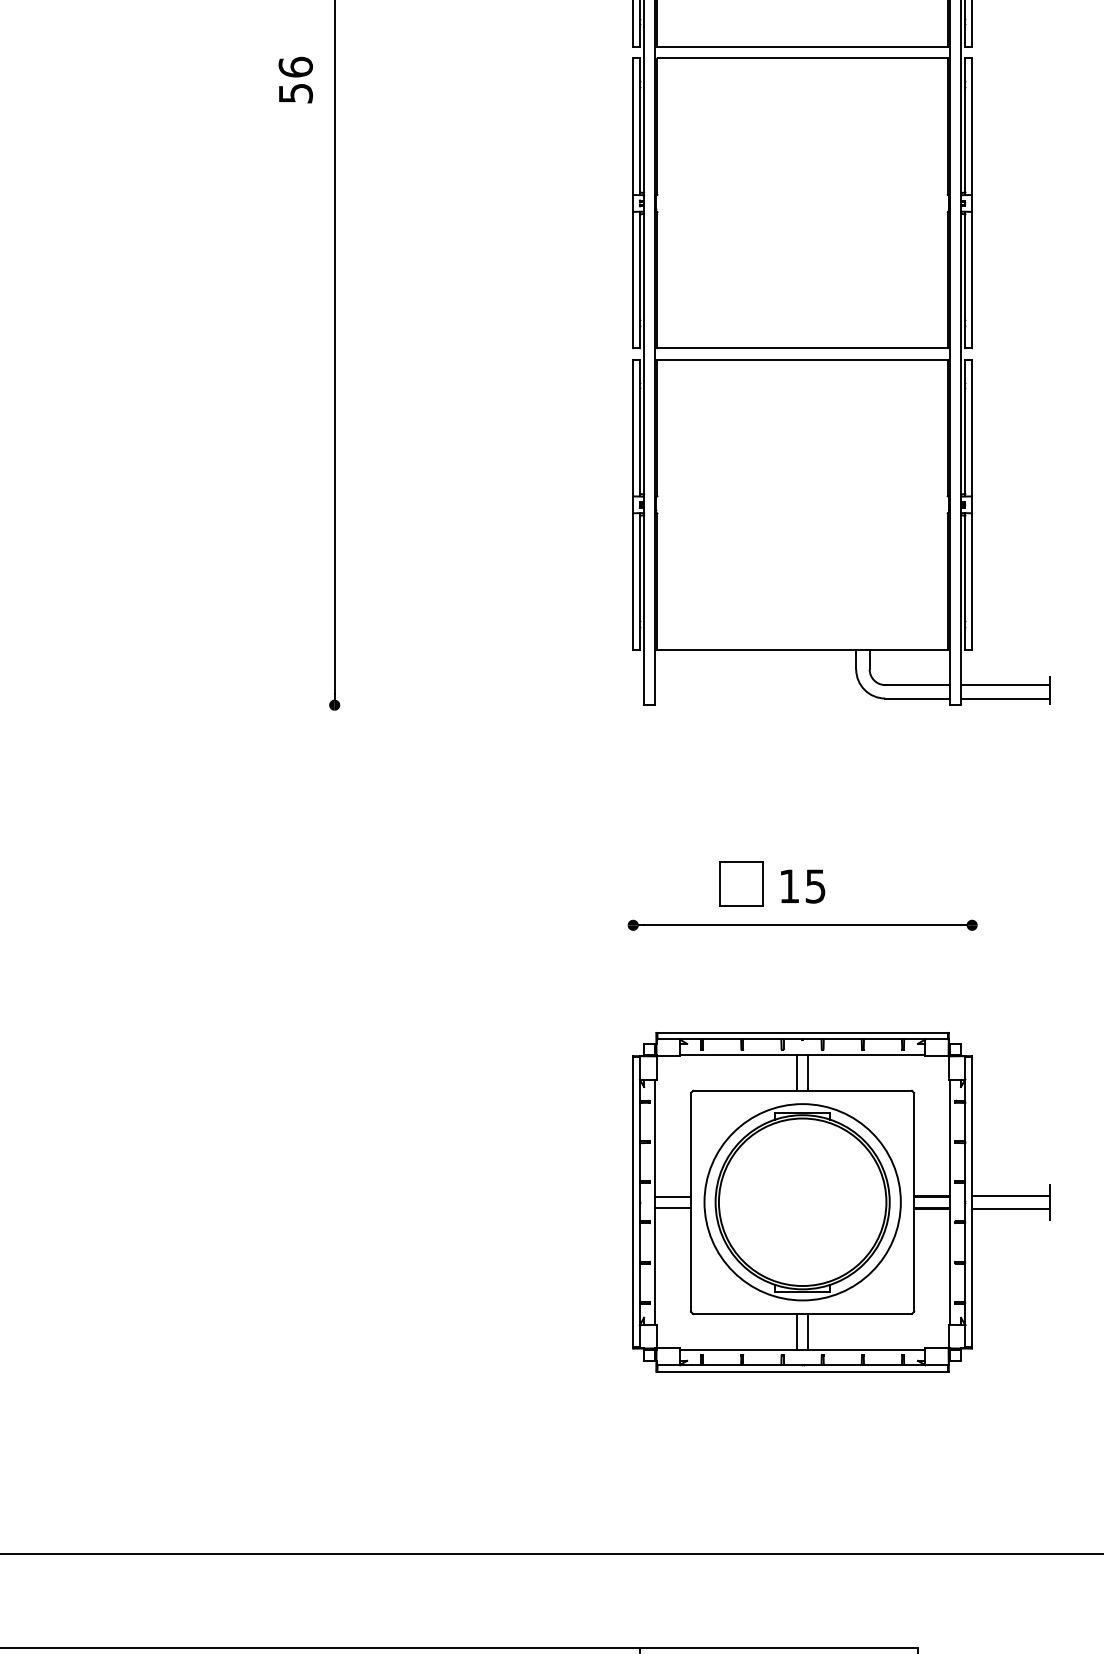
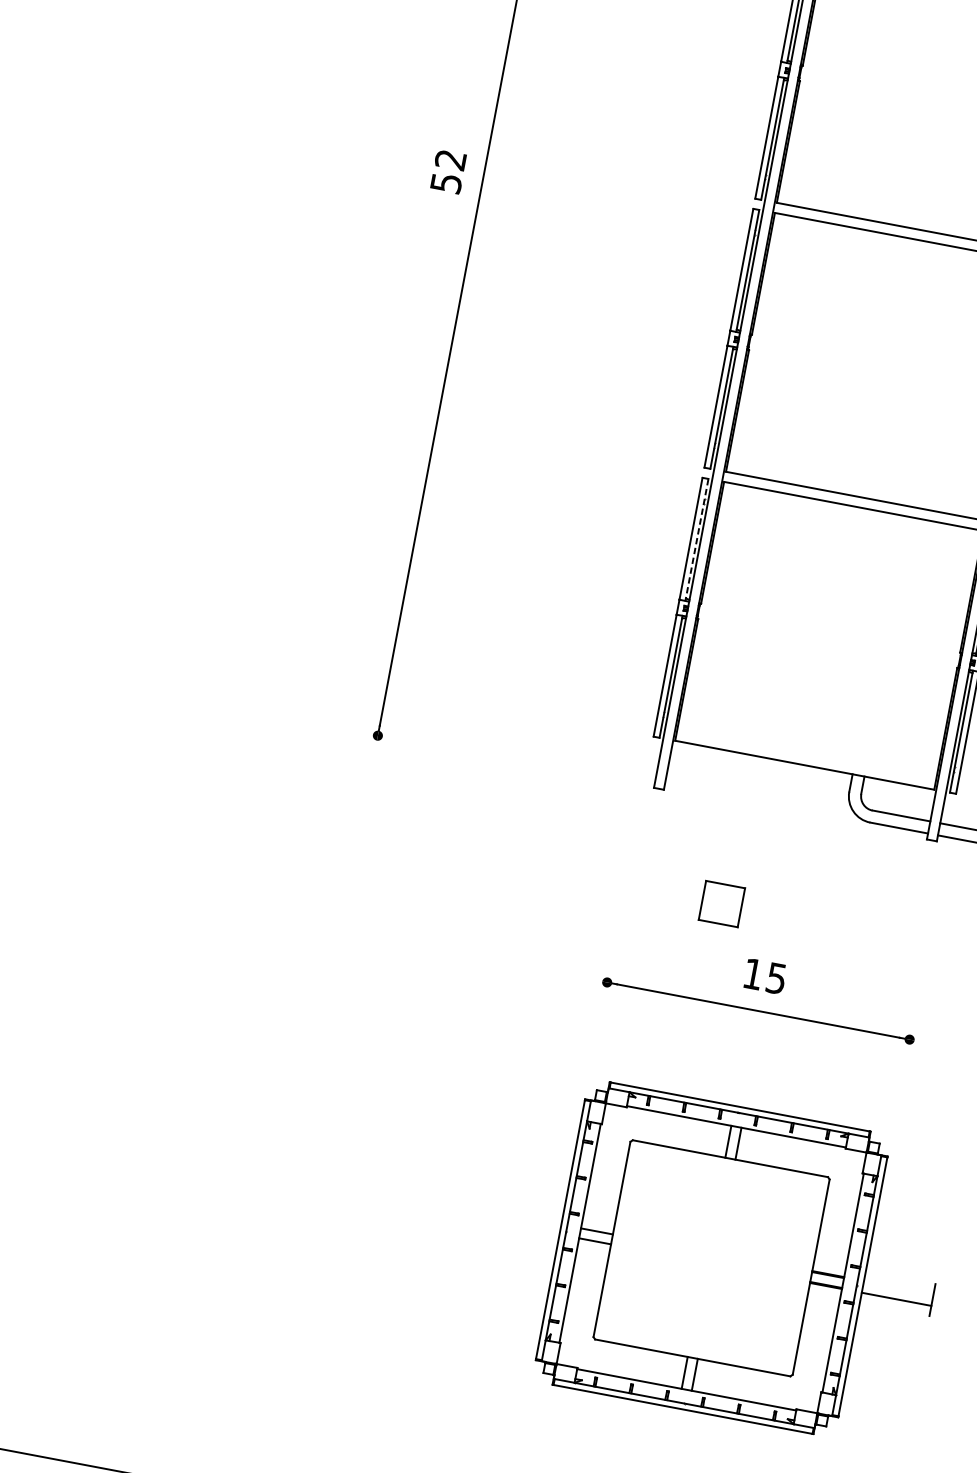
text: (295, 66) -> (450, 159), 56 -> 52
line: (639, 428) -> (696, 540), solid -> dashed
part: (741, 883) -> (722, 903), moved
line: (1011, 1195) -> (899, 1287), removed
part: (802, 1202) -> (711, 1258), removed

